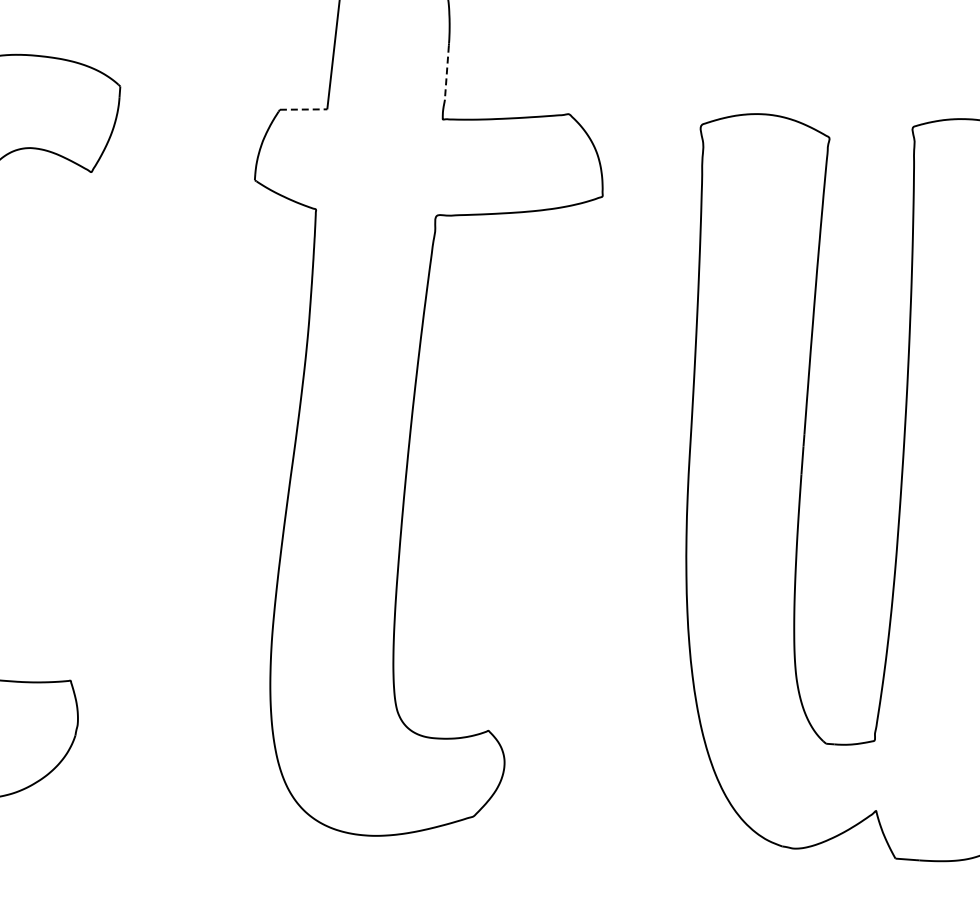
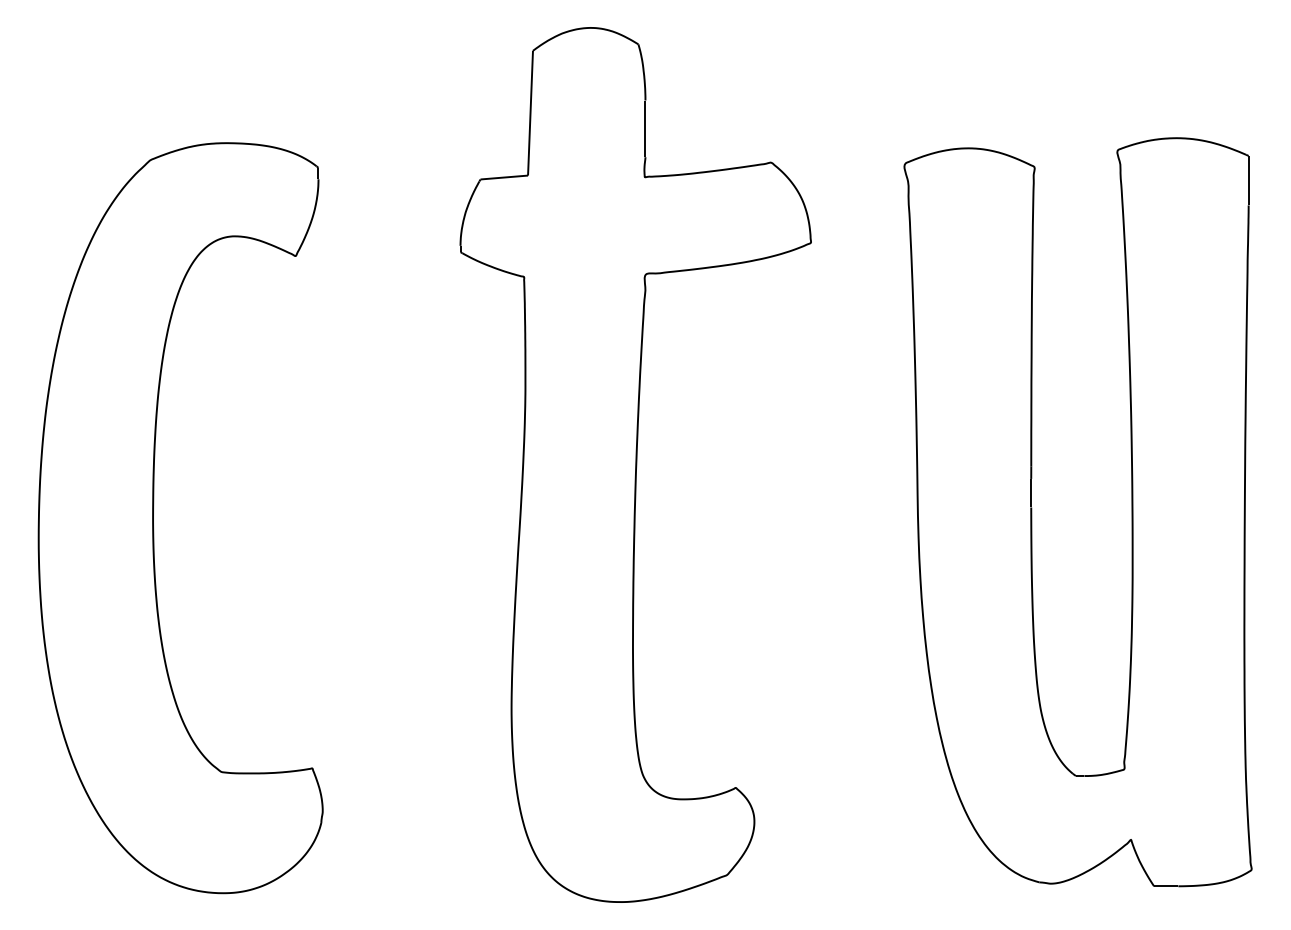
line: (446, 73) -> (645, 130), dashed -> solid
line: (303, 109) -> (504, 177), dashed -> solid

